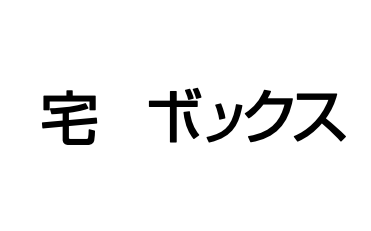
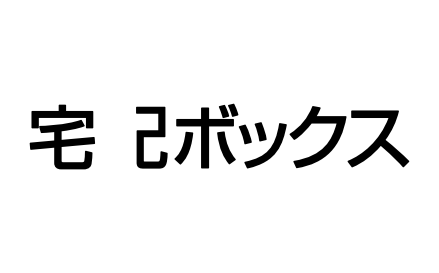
fill: (206, 113) -> (244, 134), added
fill: (128, 116) -> (151, 137), added
part: (68, 117) -> (61, 136), moved
fill: (155, 124) -> (183, 147), added

